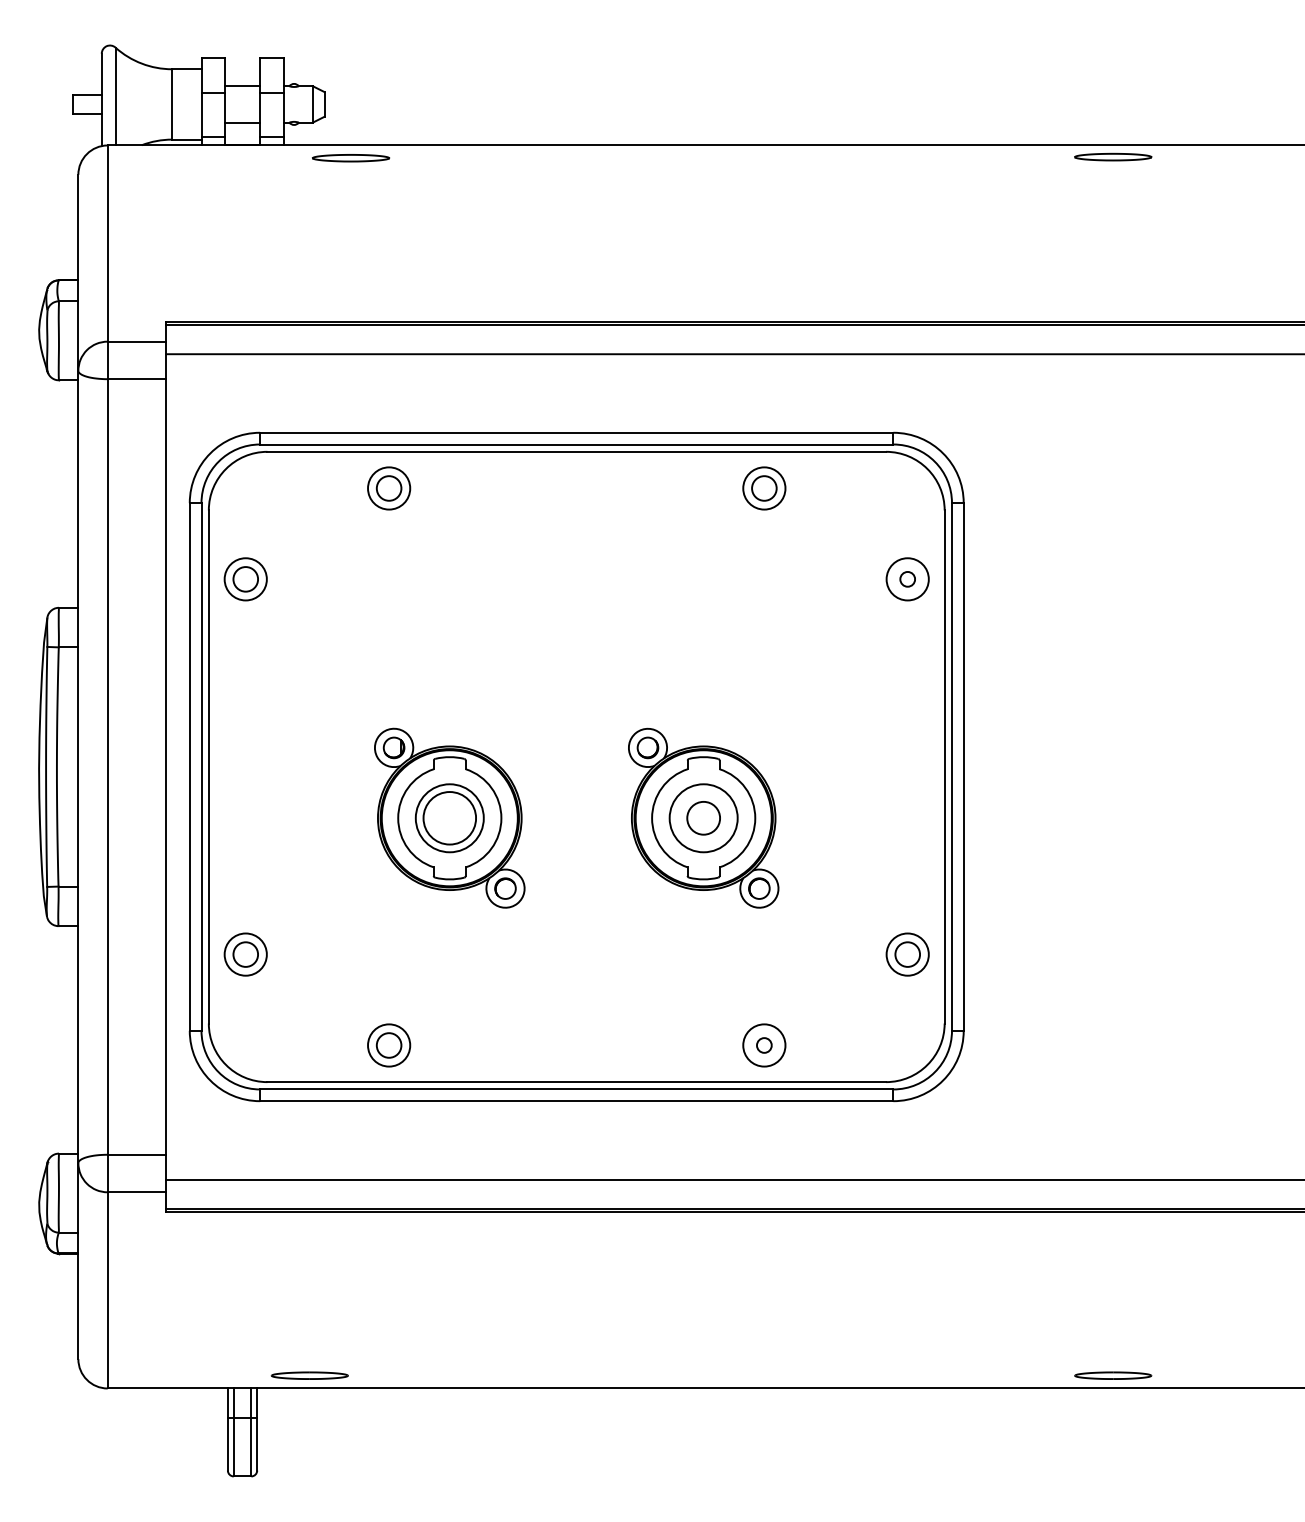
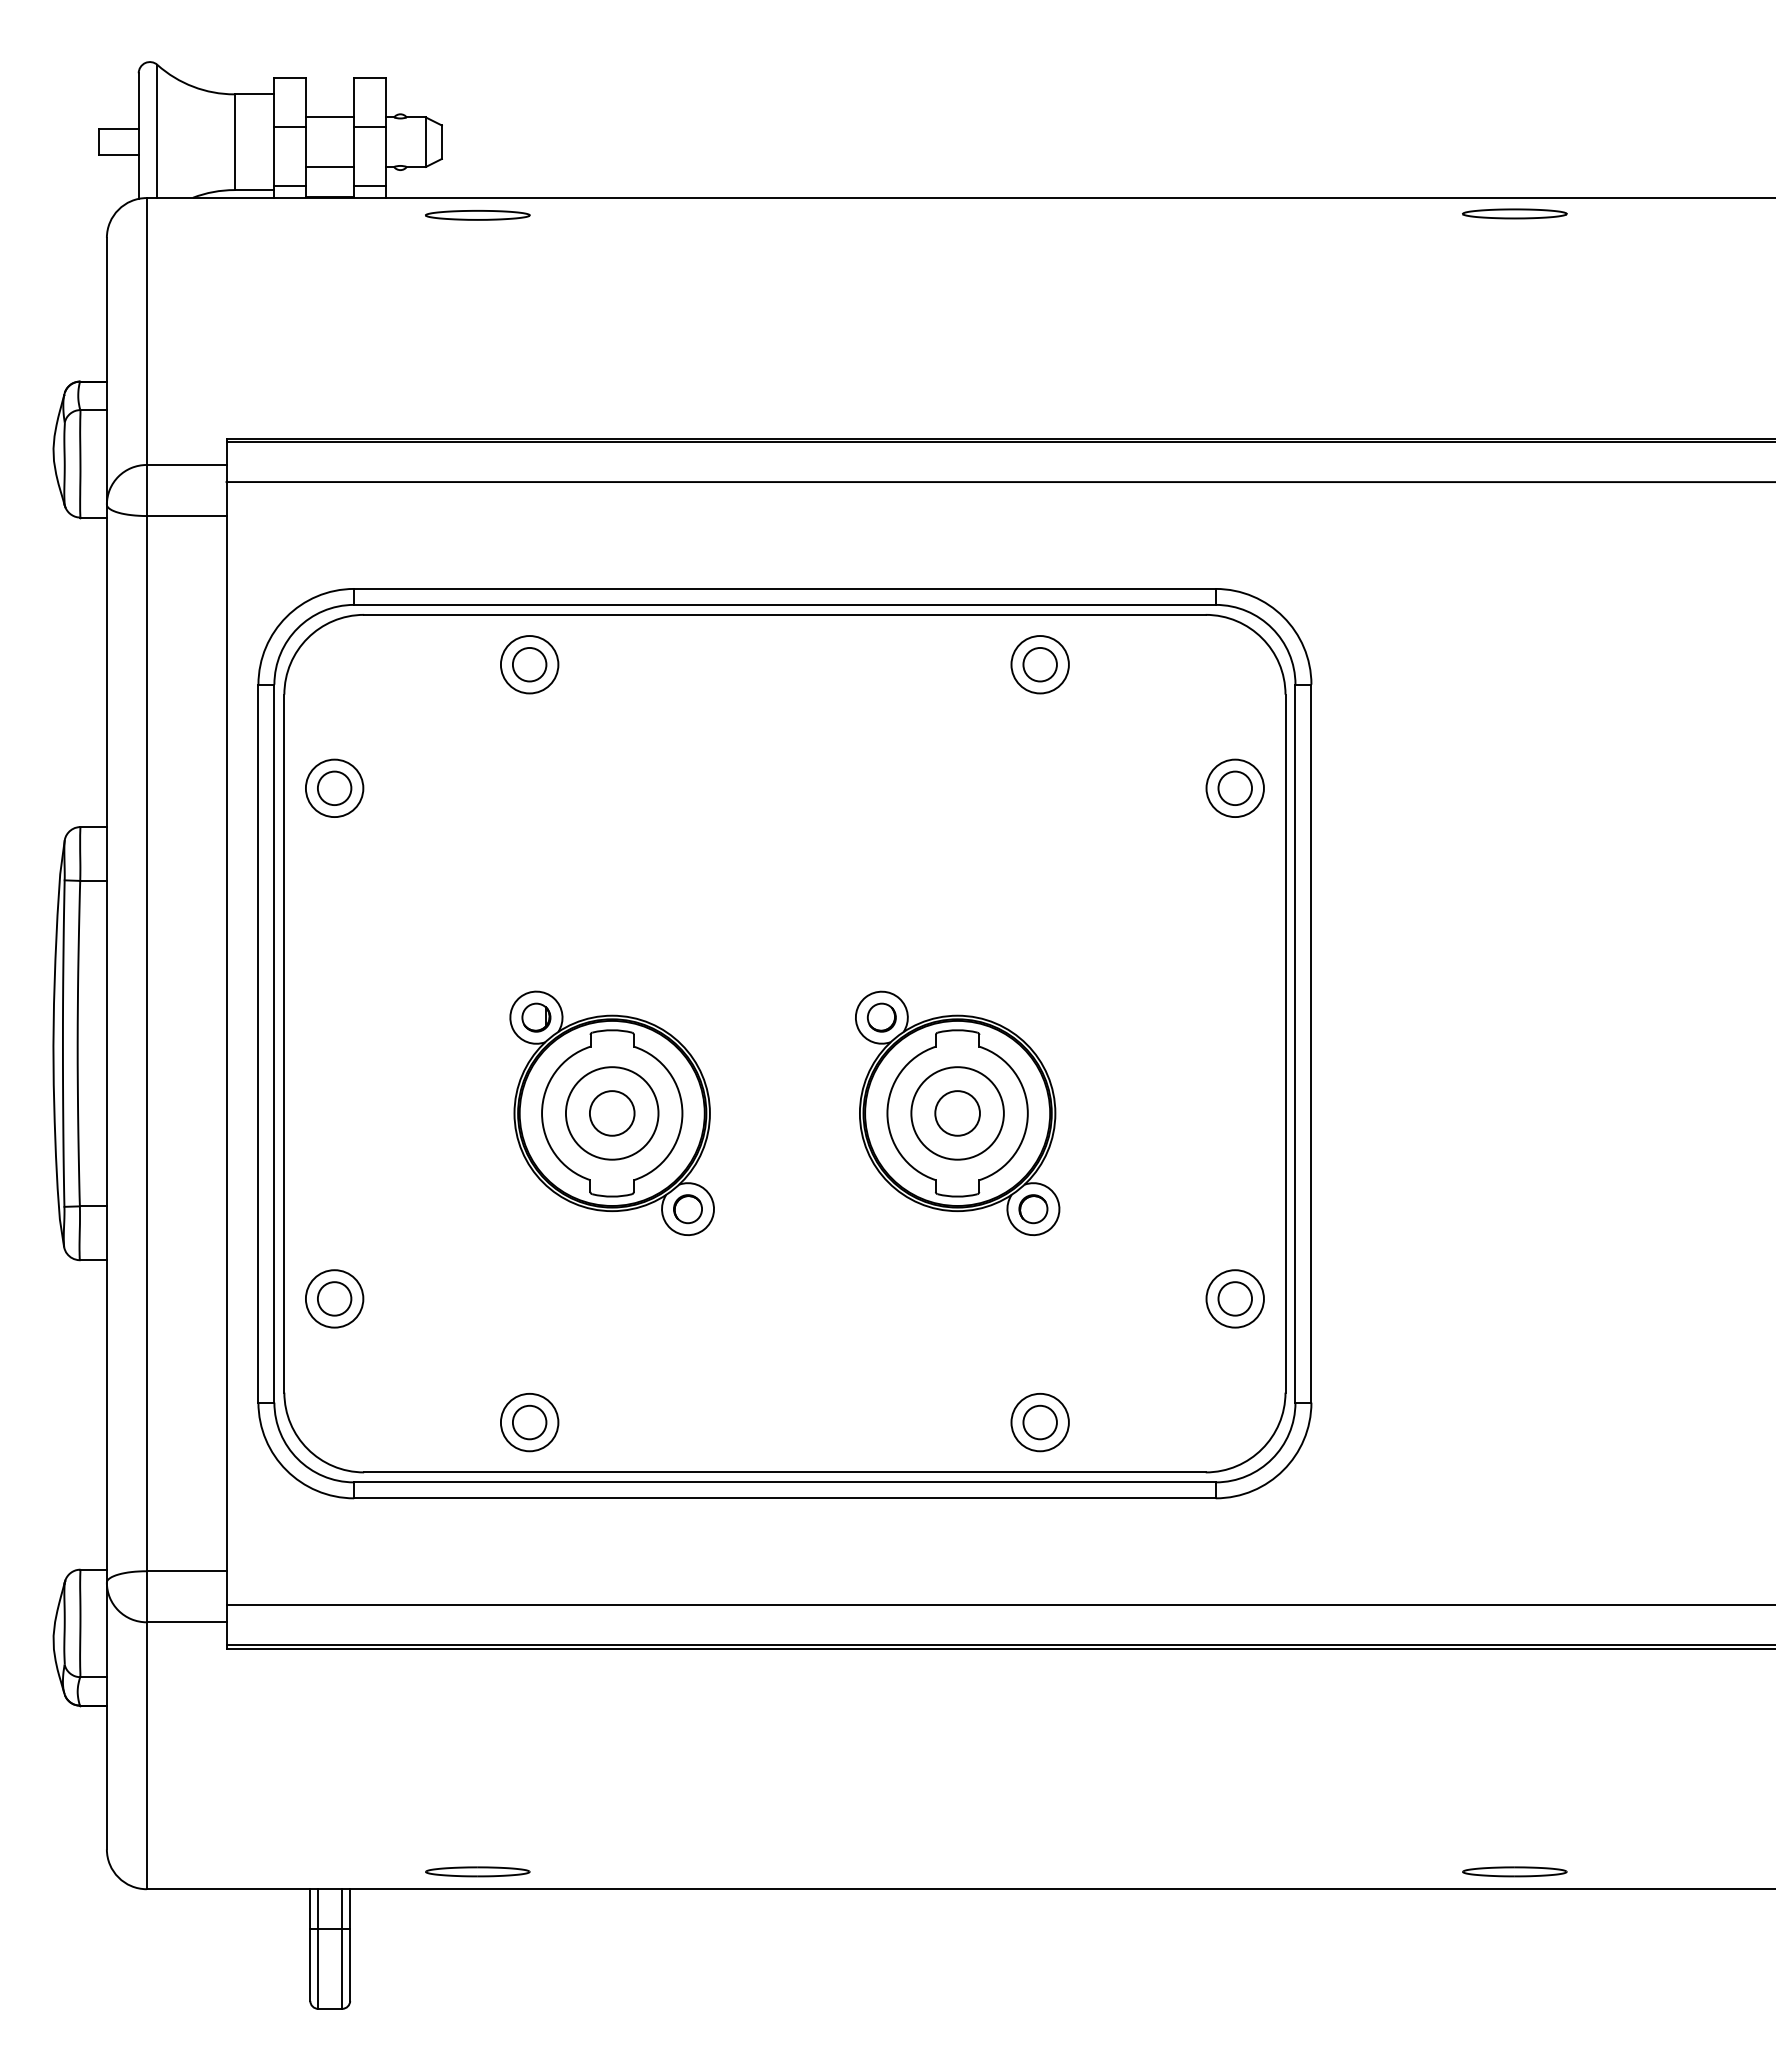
circle: (907, 579) -> (1235, 788), size x1.67
circle: (449, 818) -> (611, 1113), size x0.62
circle: (763, 1045) -> (1039, 1422), size x1.67
part: (309, 1375) -> (477, 1871), moved

